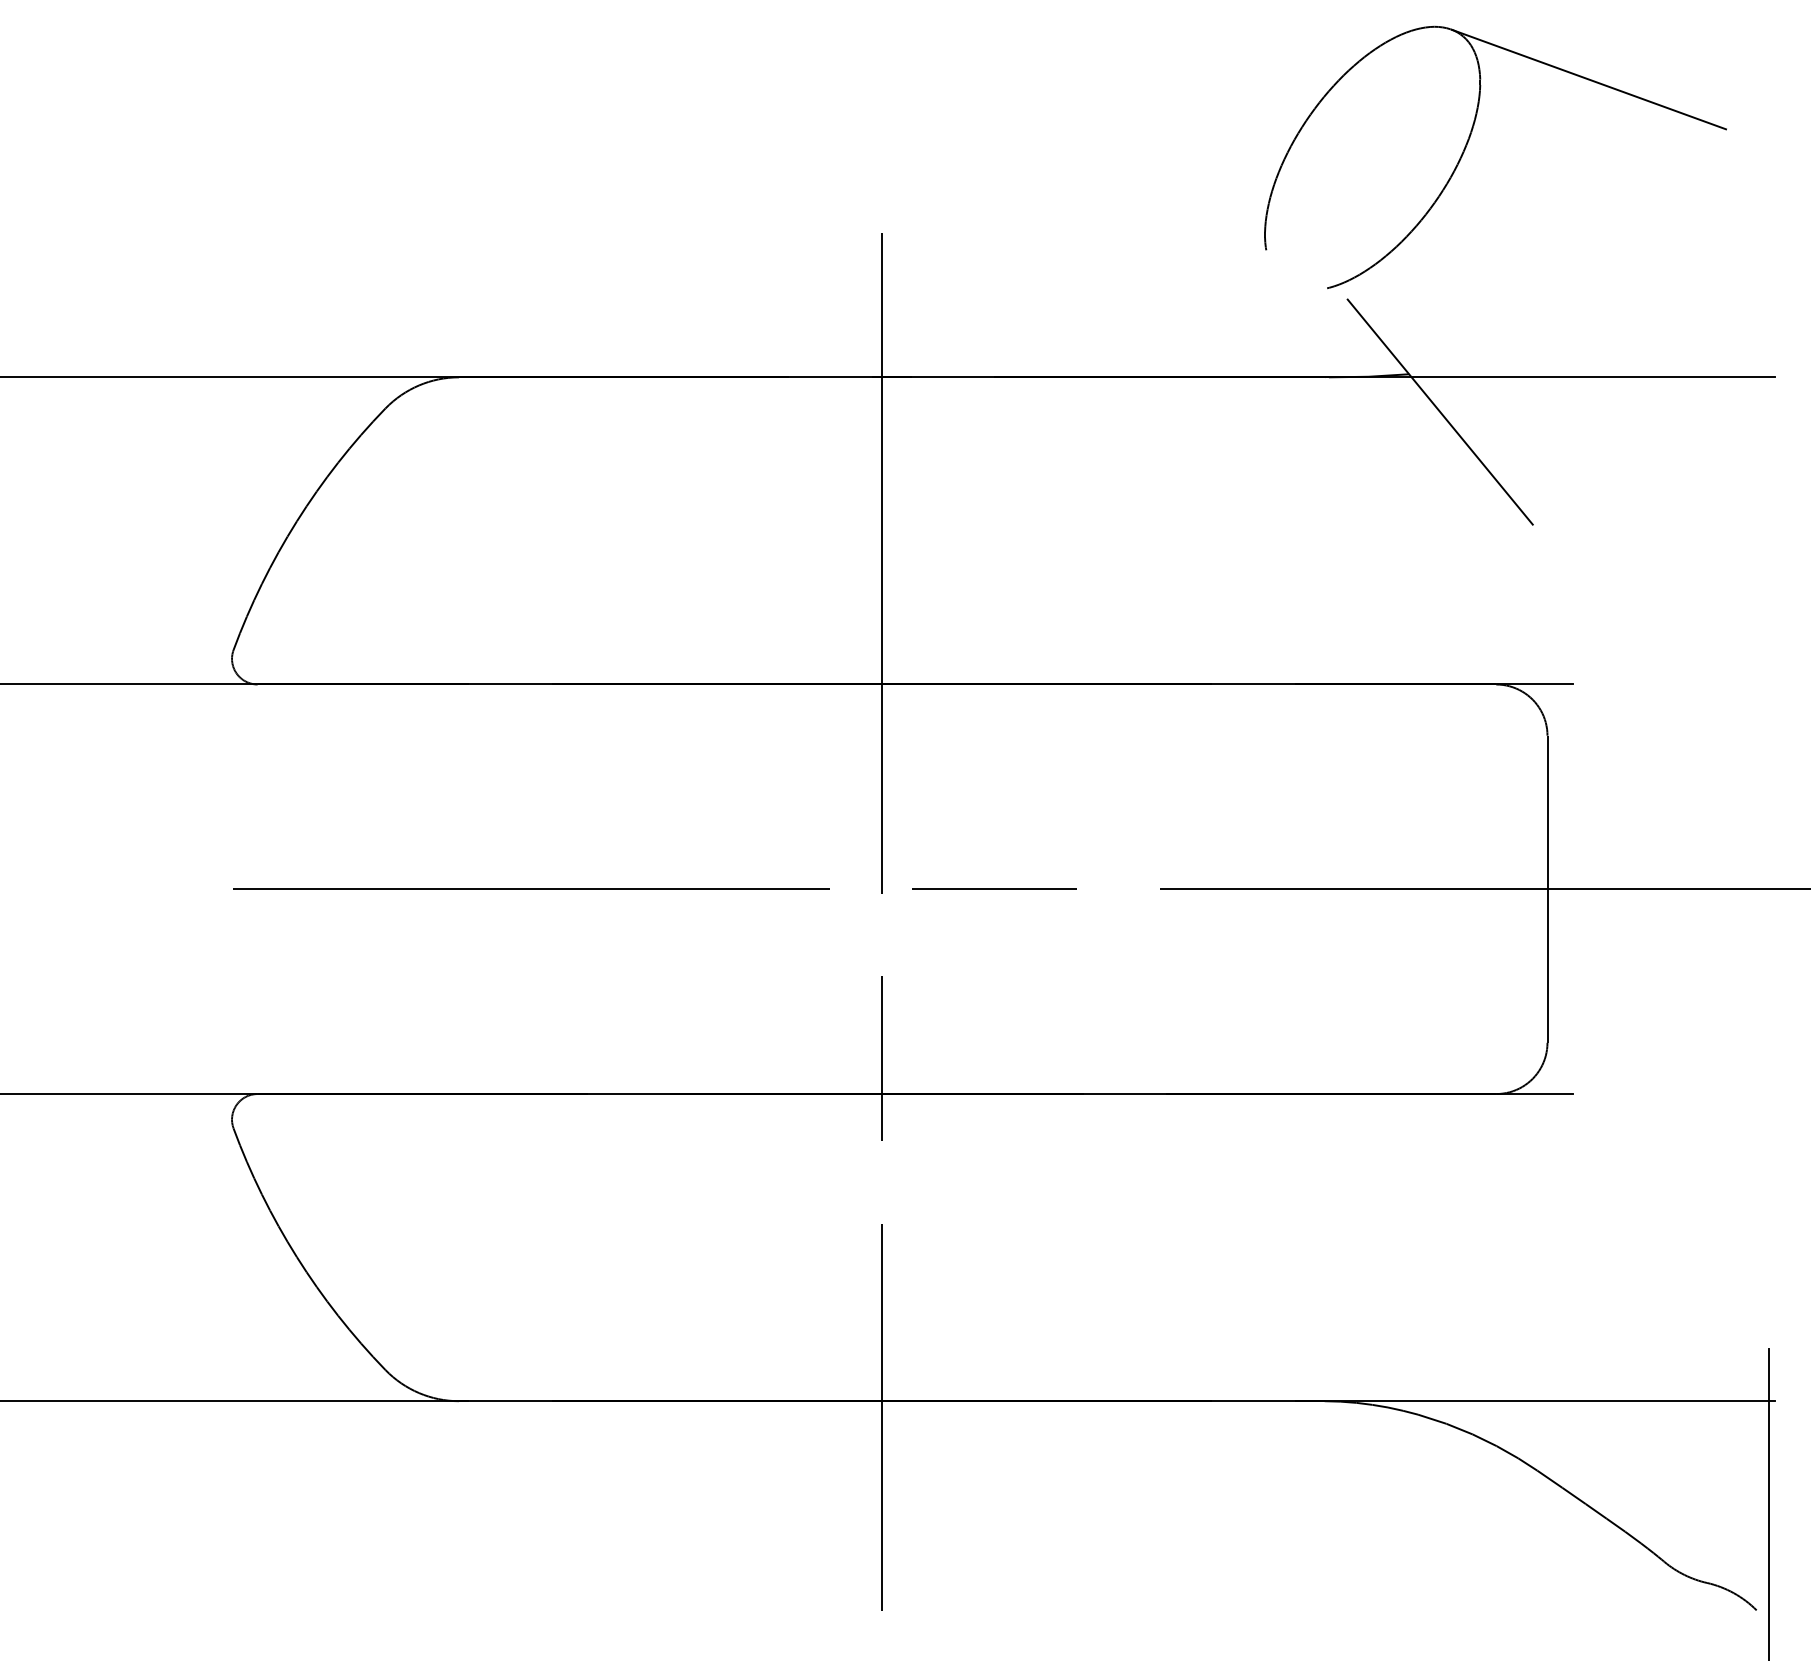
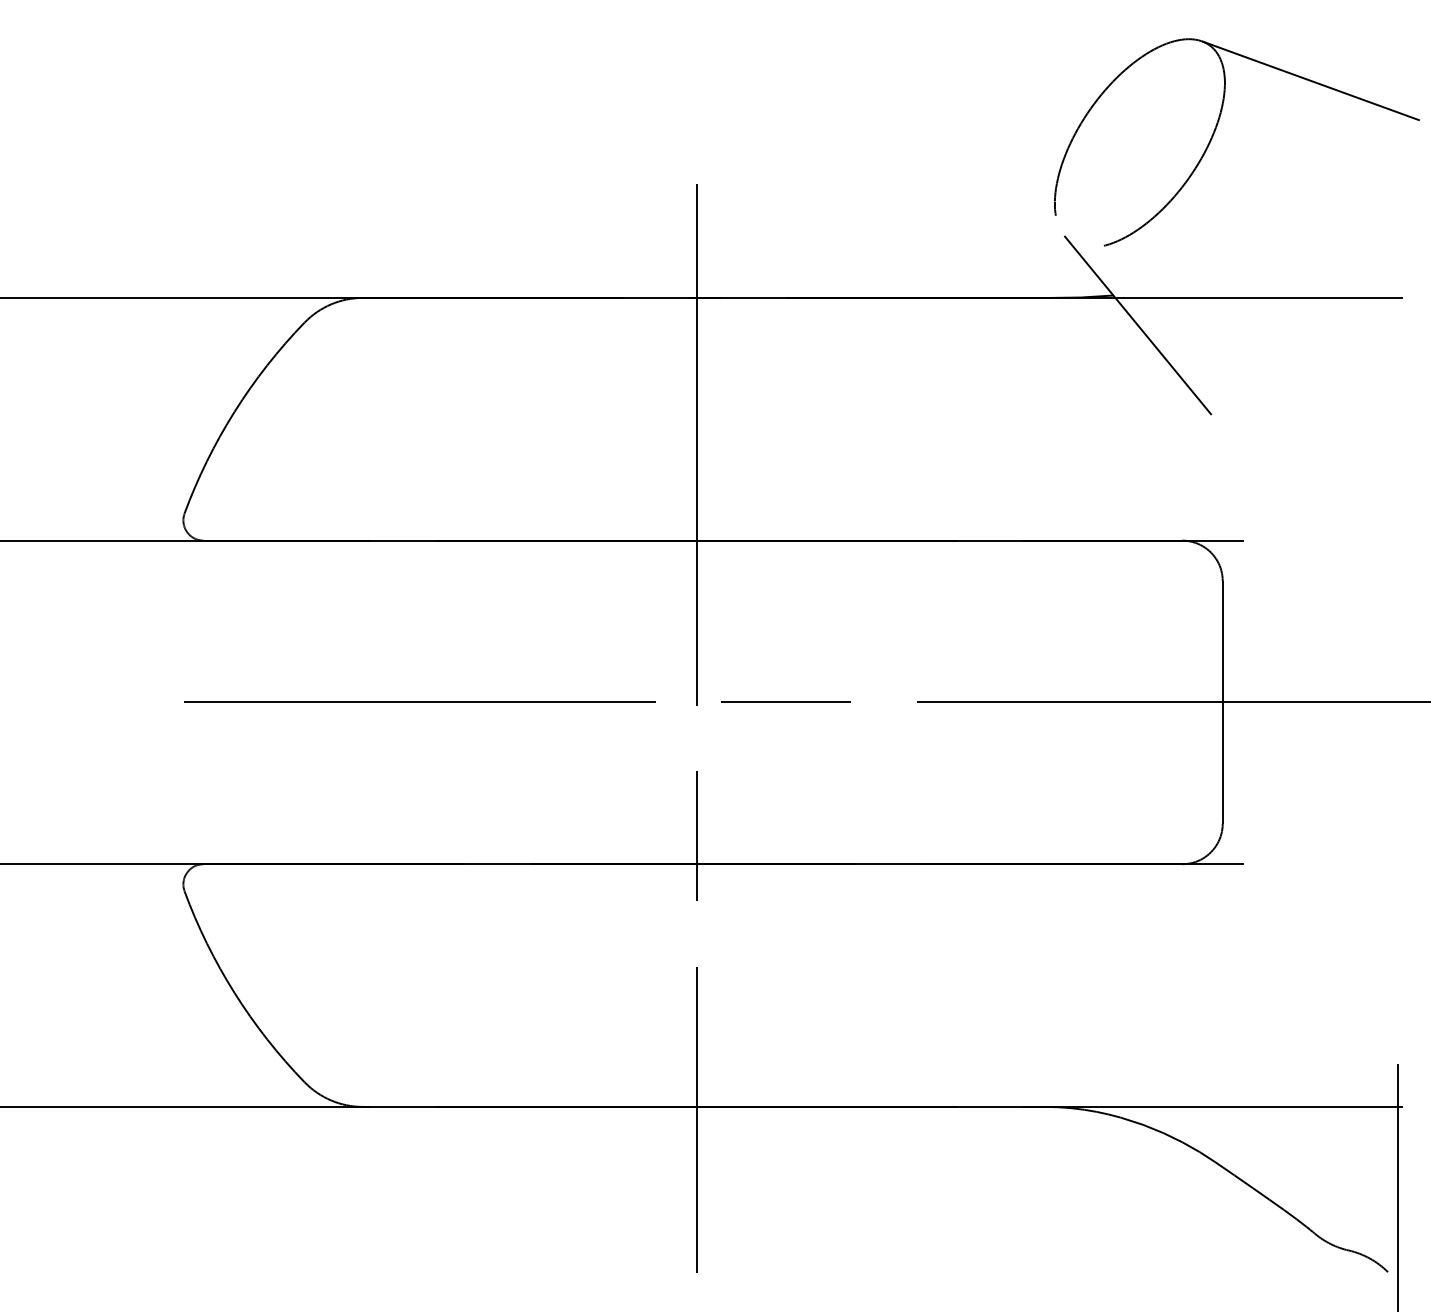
part: (1467, 145) -> (1214, 132), moved

